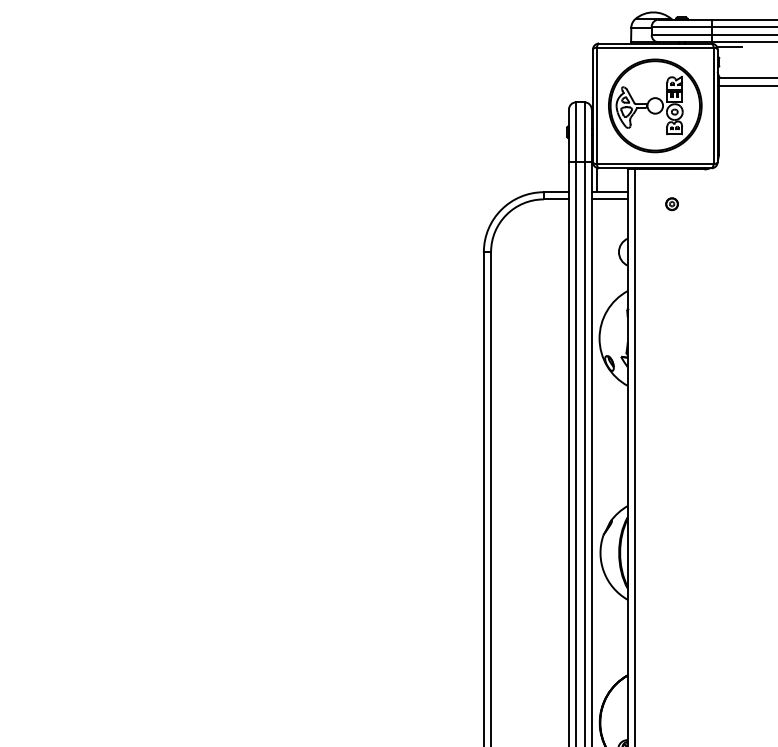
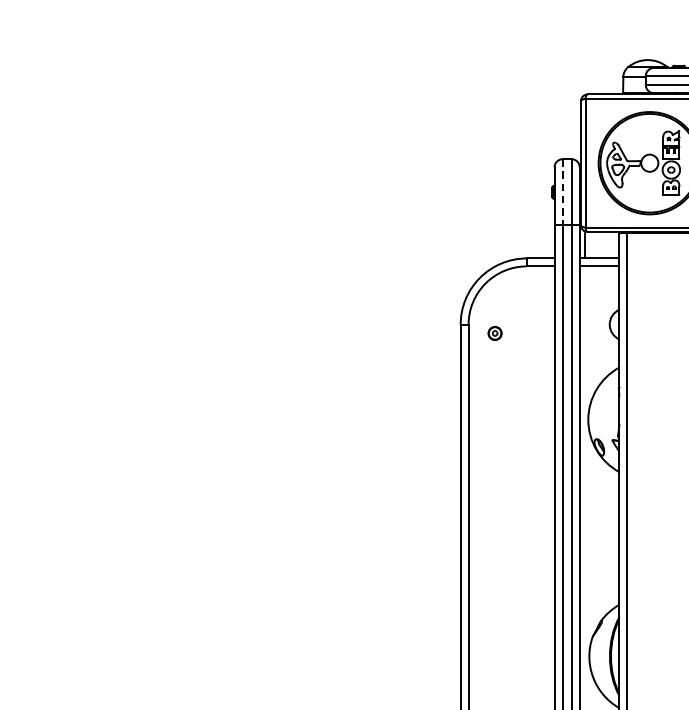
line: (576, 132) -> (562, 192), solid -> dashed
part: (671, 204) -> (494, 333), moved

